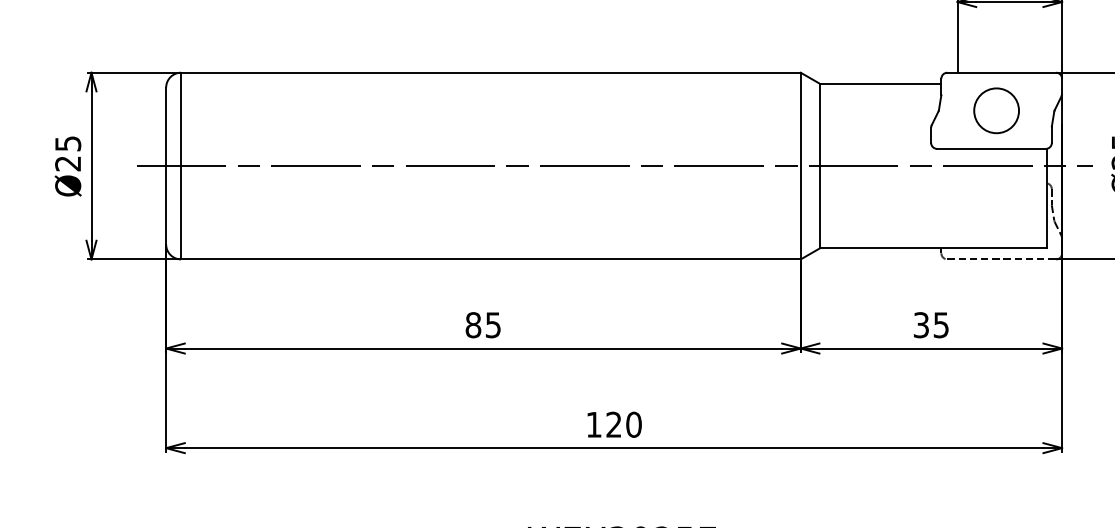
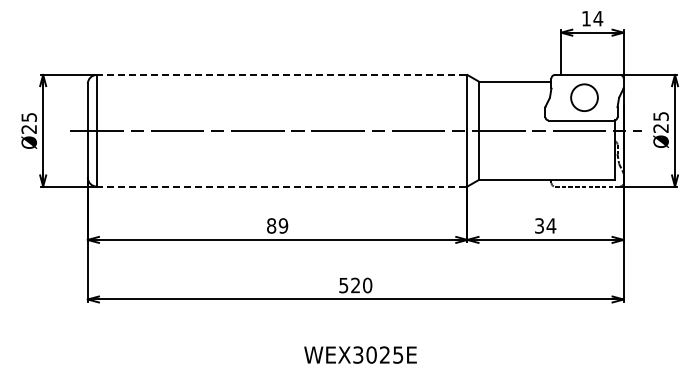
line: (489, 71) -> (281, 74), solid -> dashed
line: (489, 259) -> (281, 186), solid -> dashed
text: (493, 324) -> (283, 225), 85 -> 89
text: (941, 324) -> (551, 225), 35 -> 34
text: (593, 424) -> (343, 285), 120 -> 520

